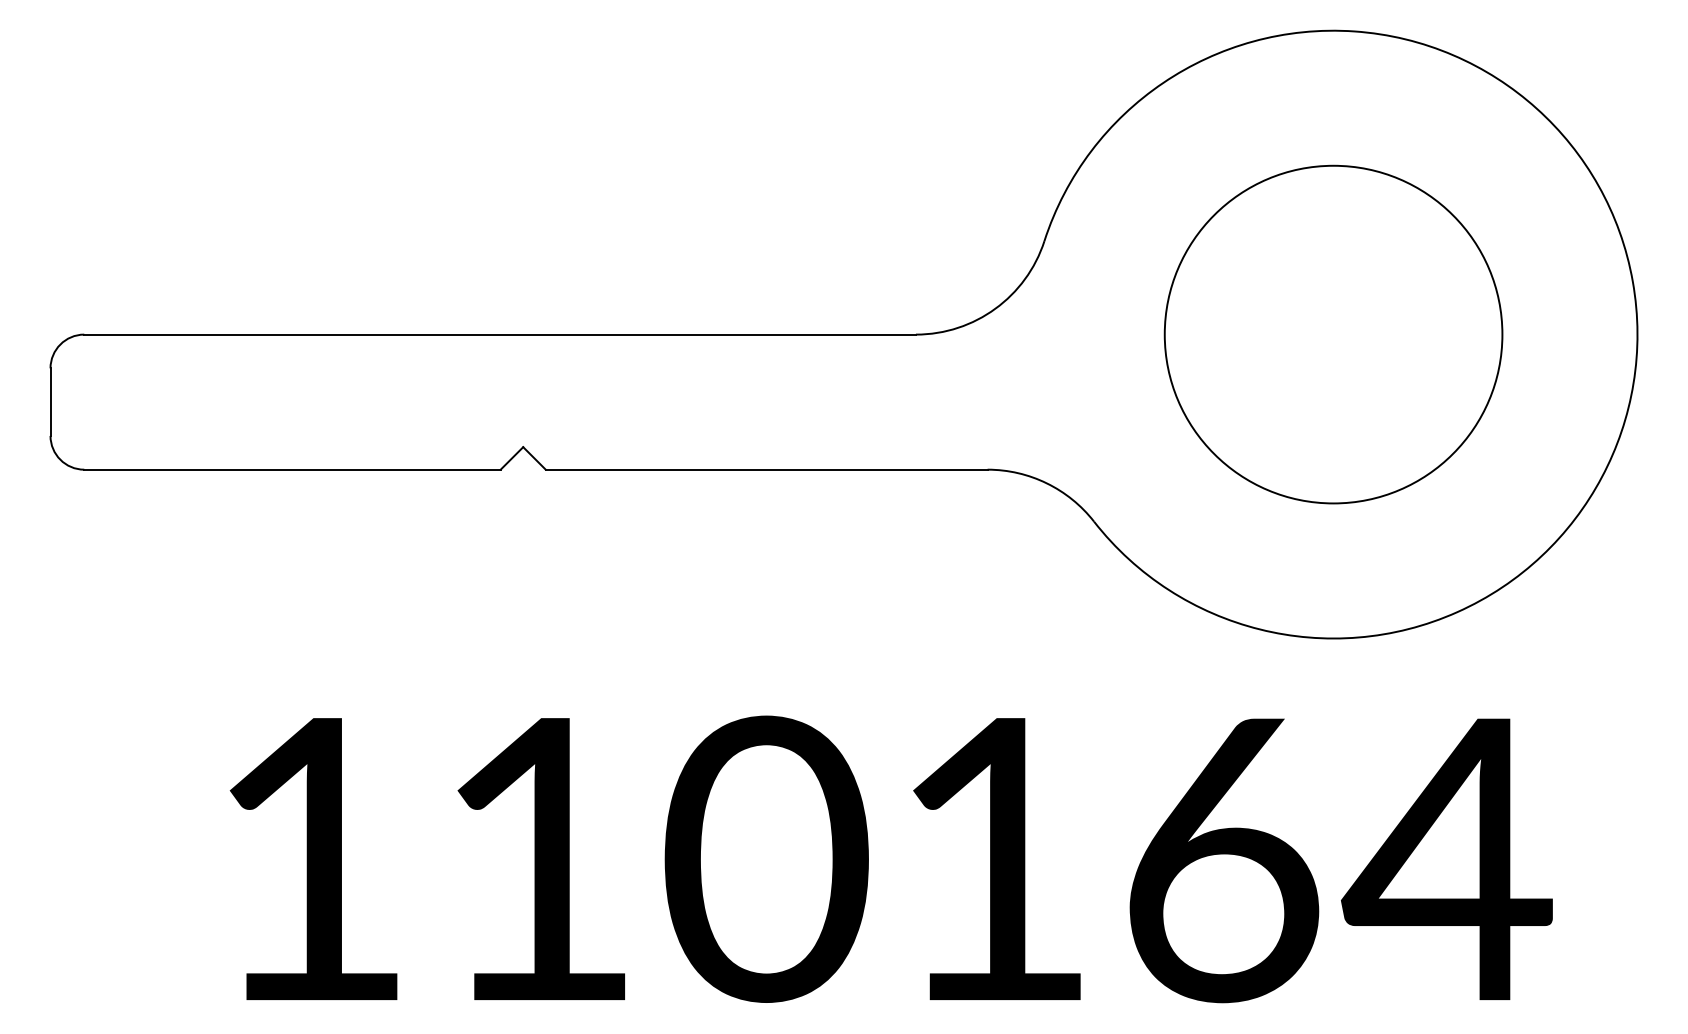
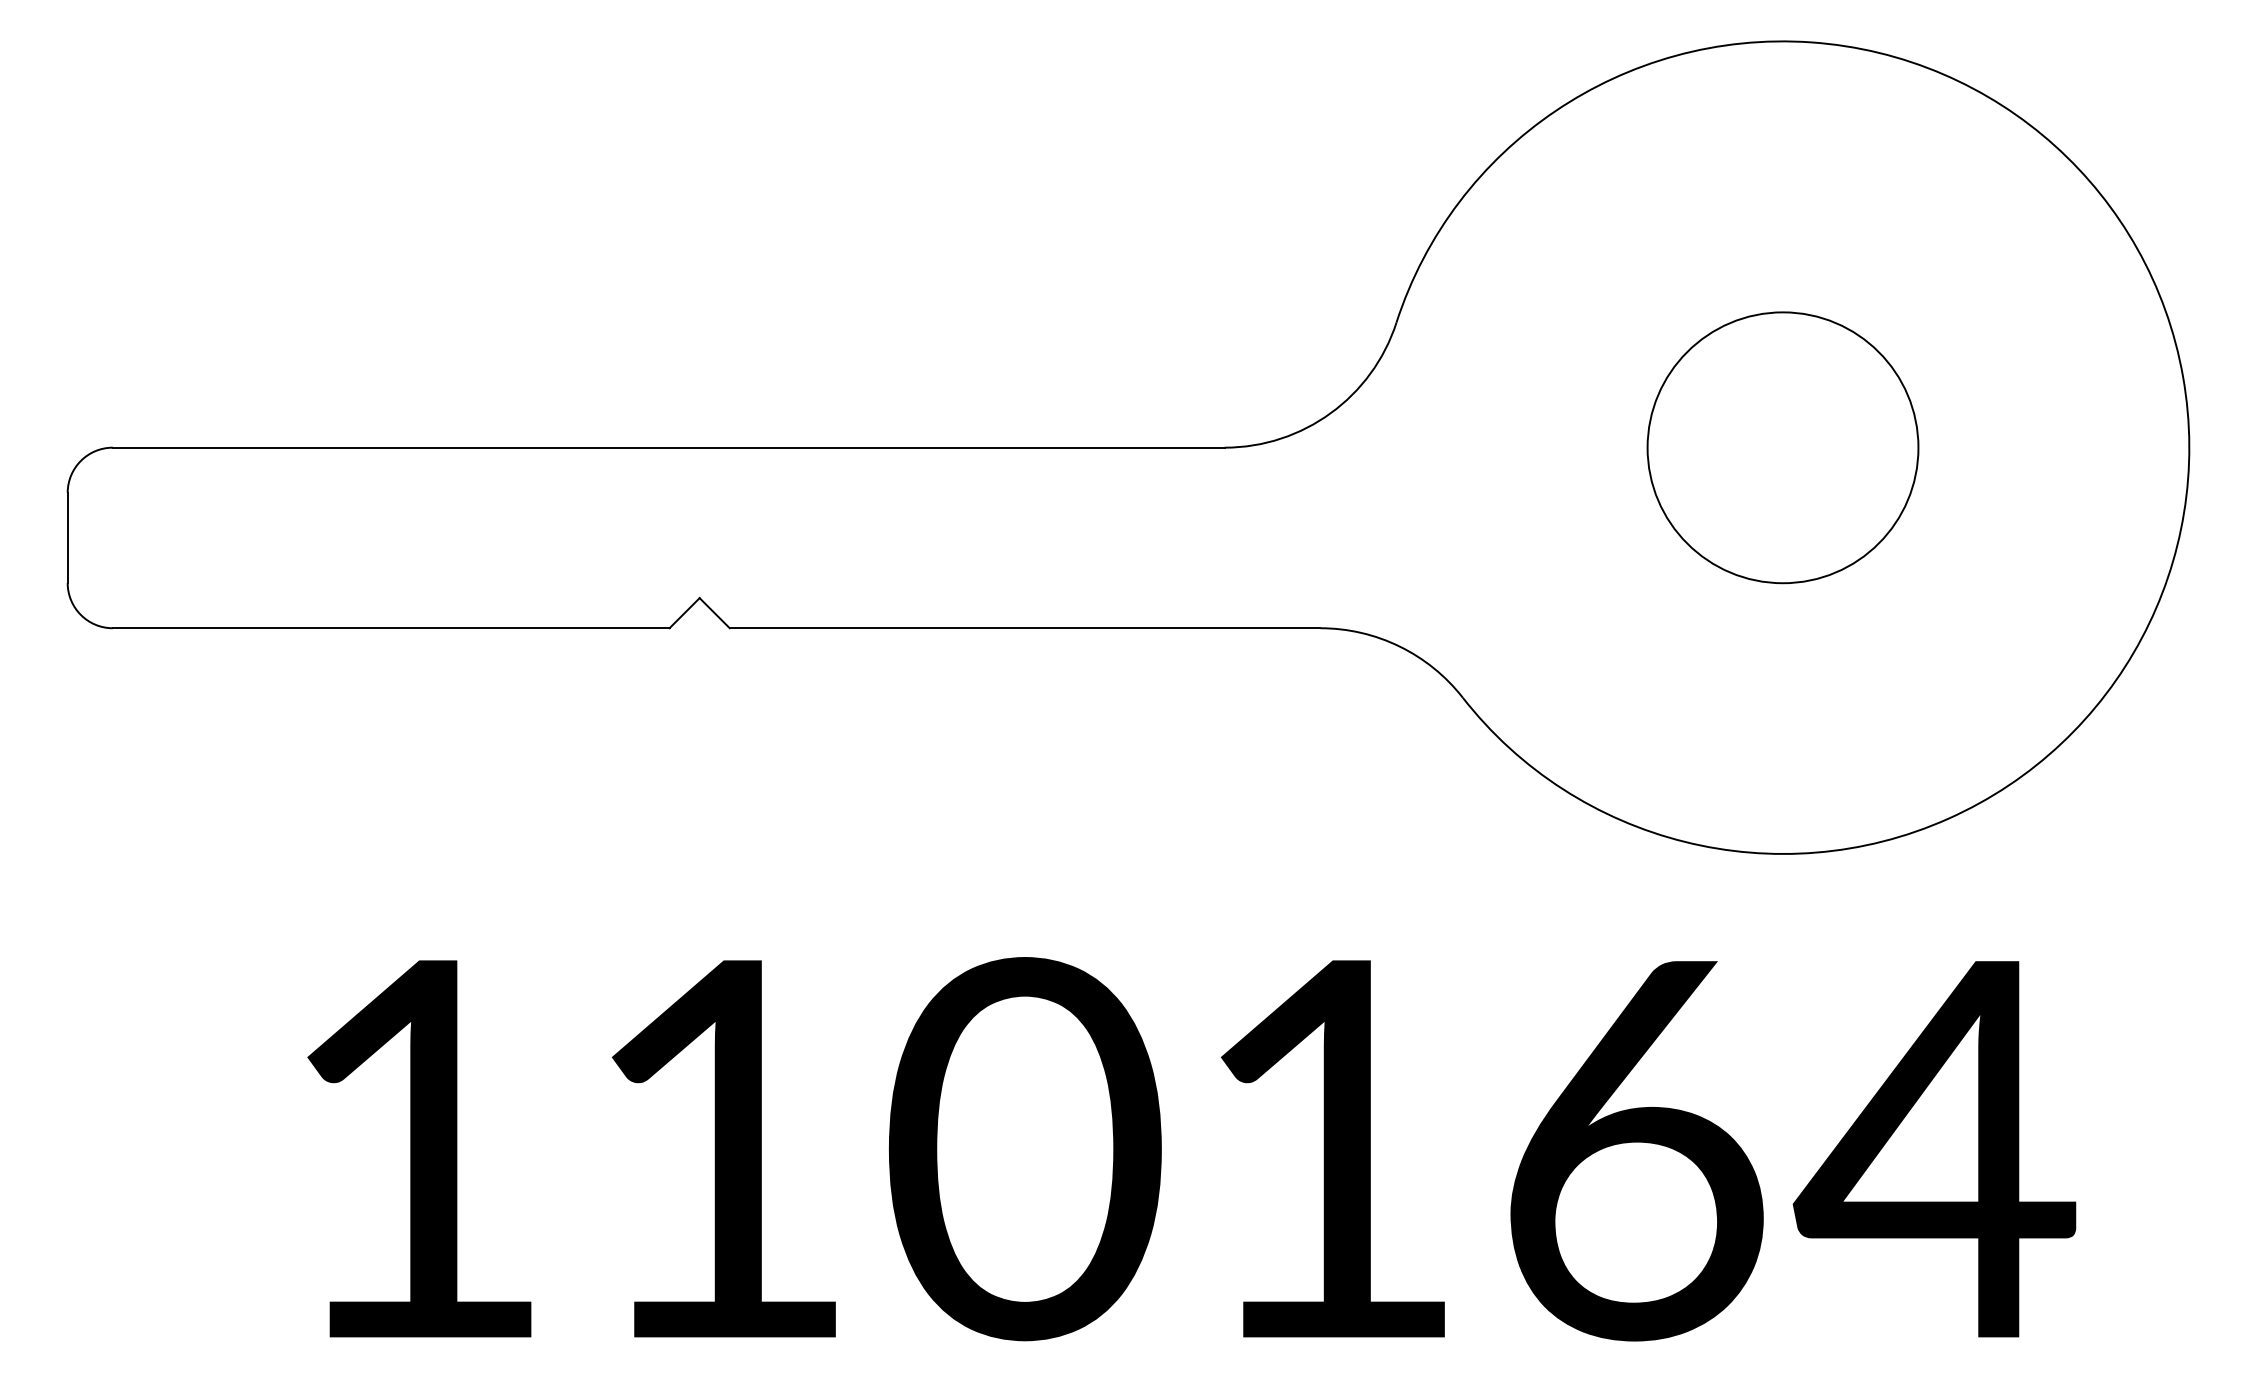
circle: (1333, 334) -> (1782, 447), size x0.6

